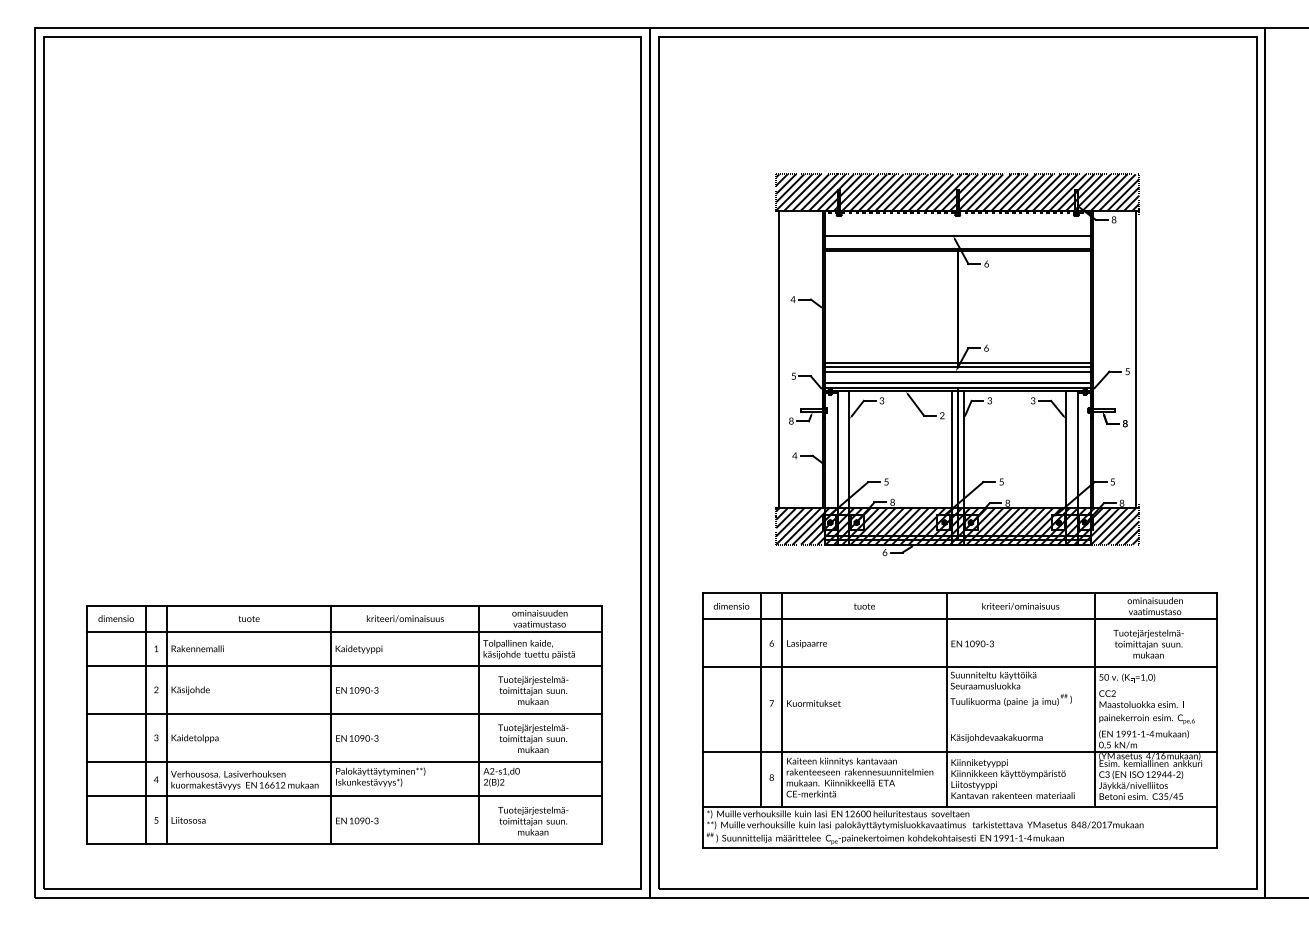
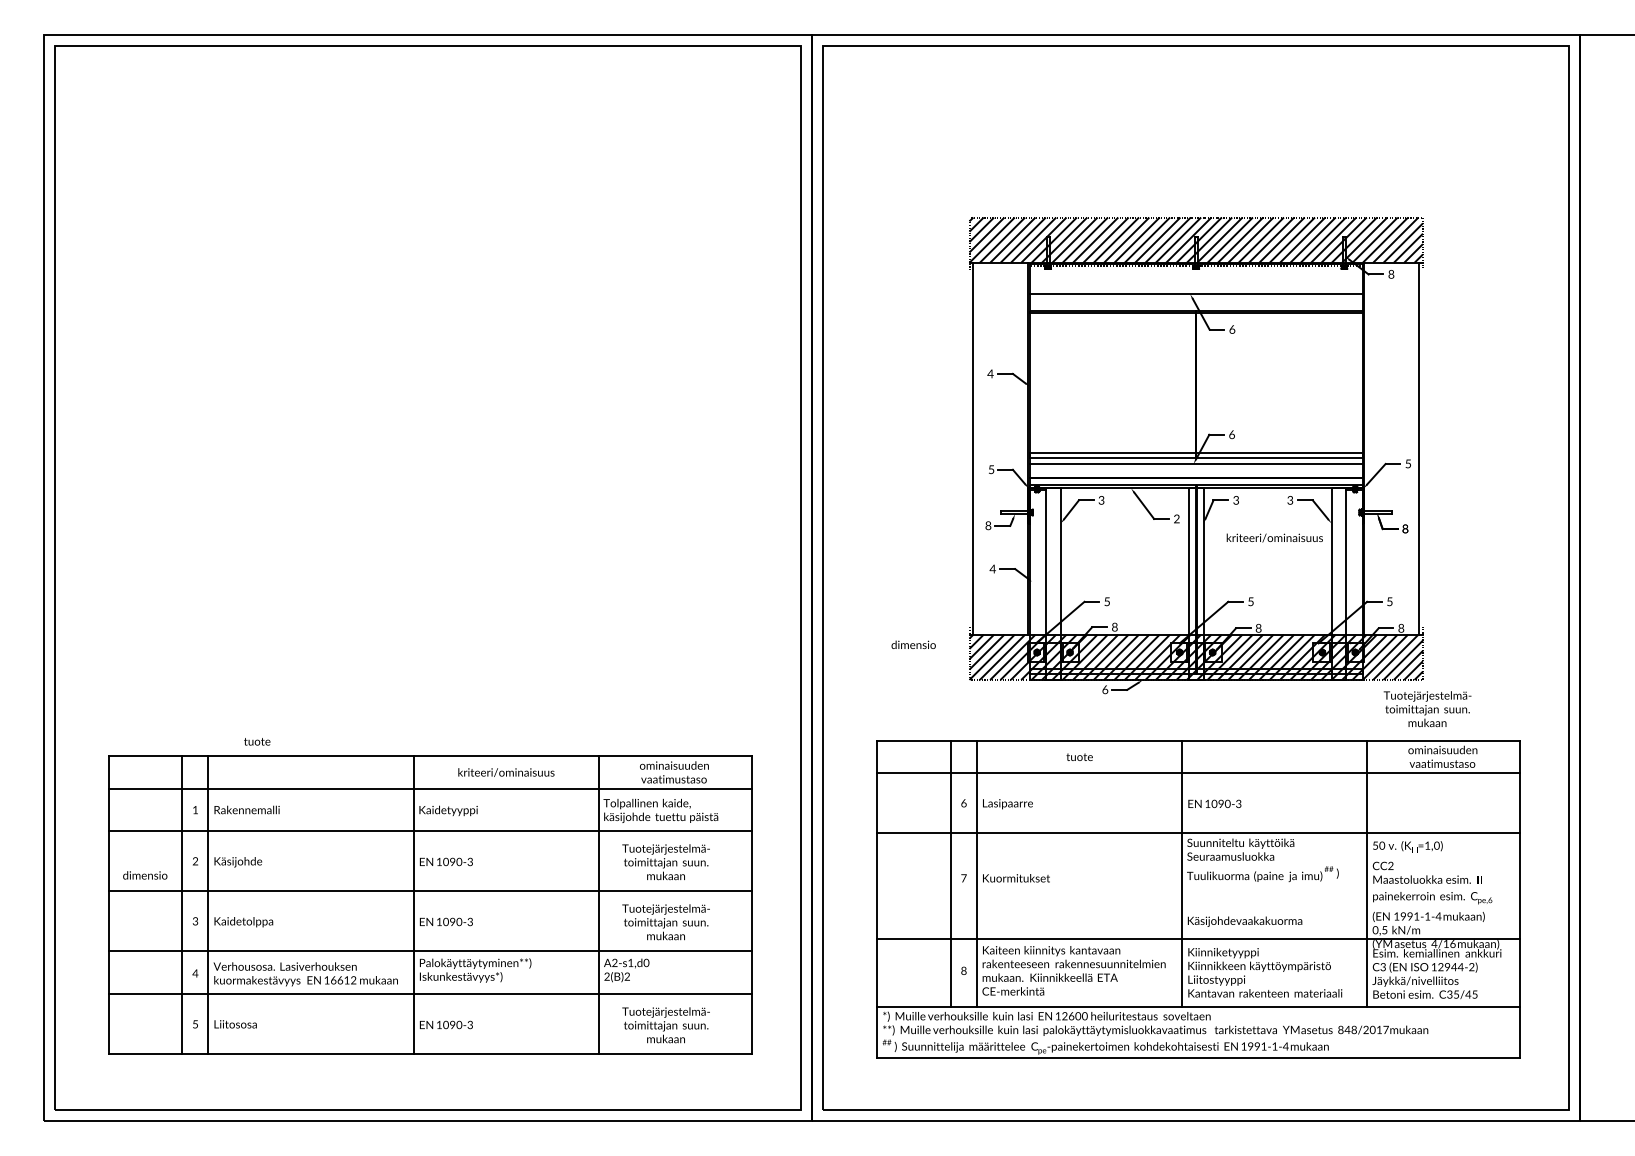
text: (731, 605) -> (913, 644), moved
text: (1020, 605) -> (1274, 537), moved
text: (116, 618) -> (145, 875), moved
text: (249, 618) -> (257, 741), moved
text: (1148, 644) -> (1427, 709), moved

